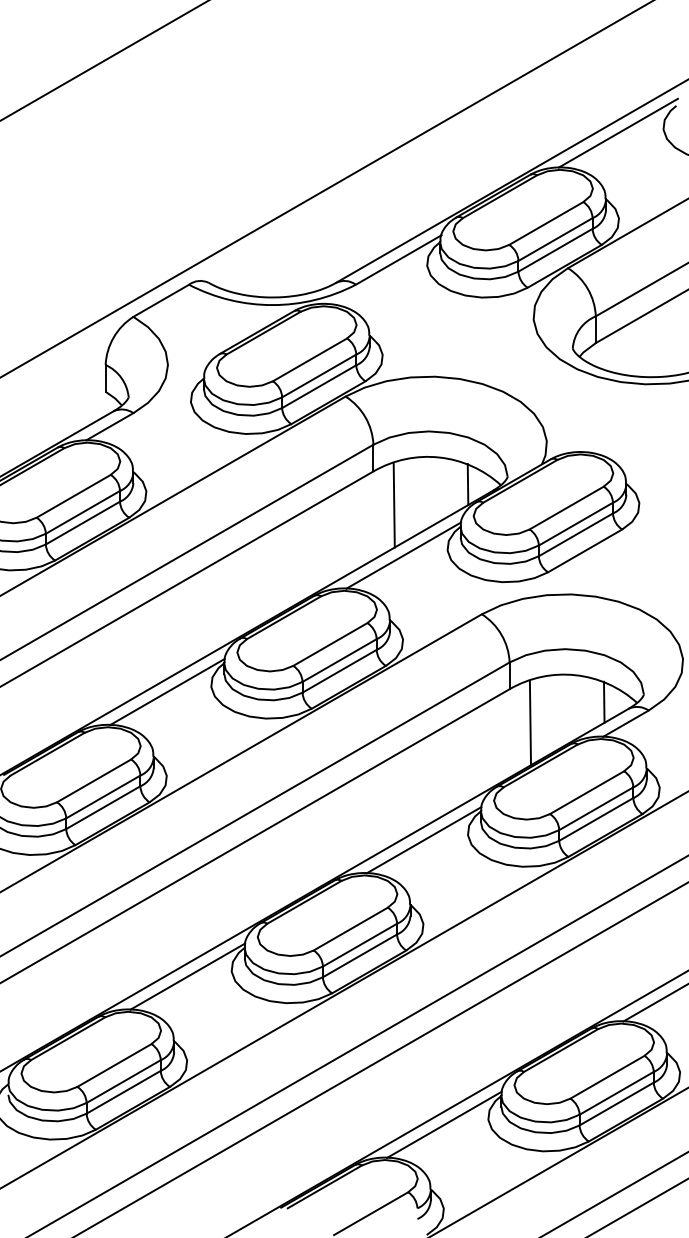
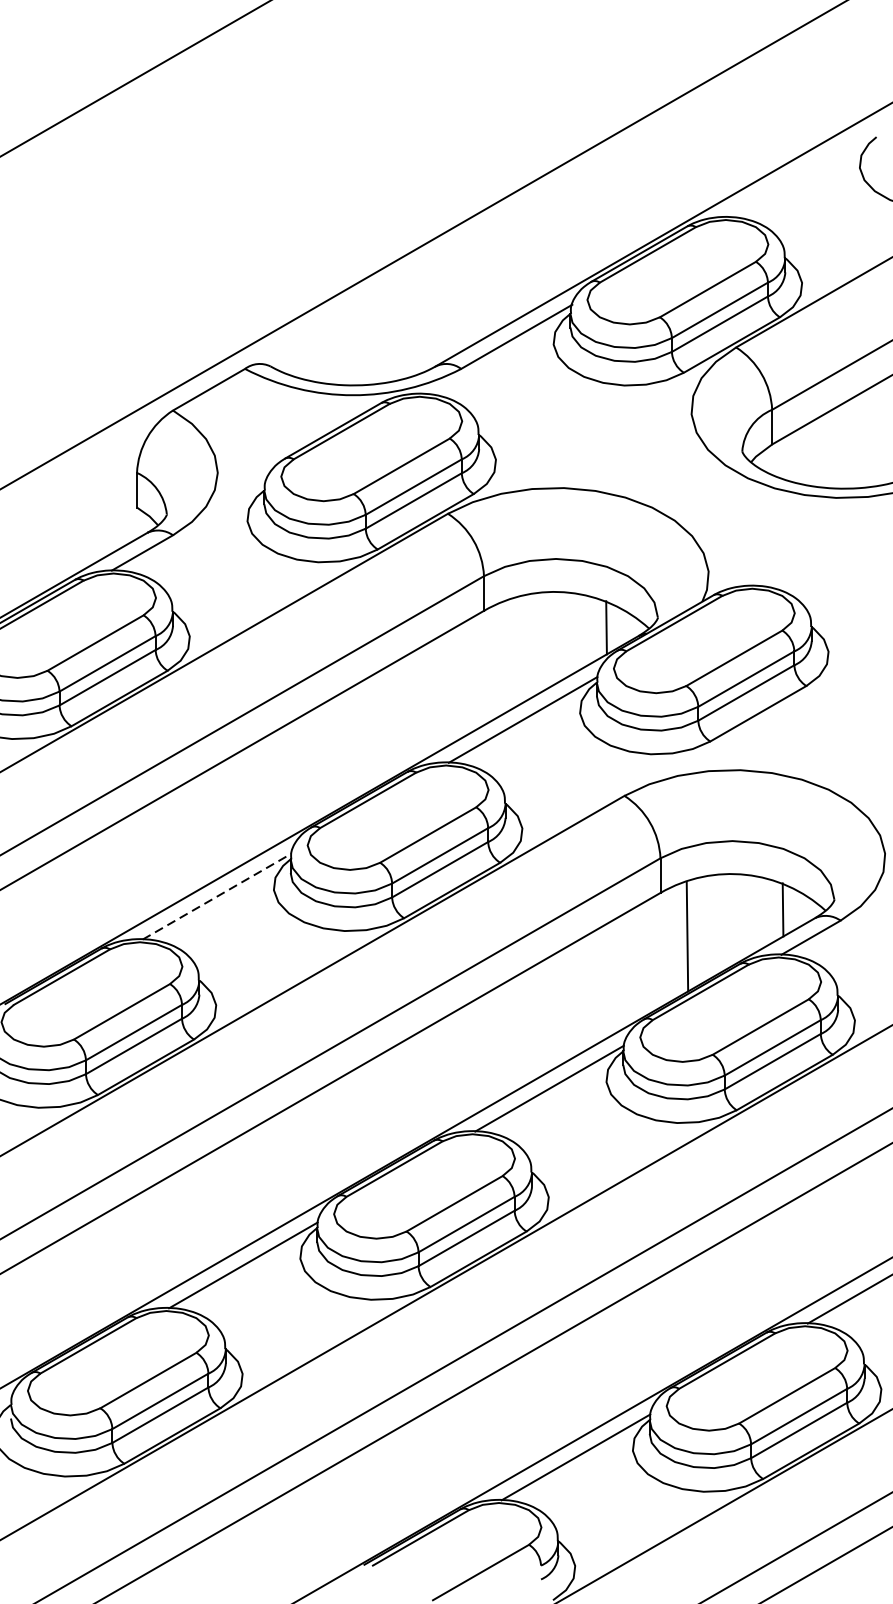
line: (617, 132) -> (800, 171), removed
line: (393, 505) -> (509, 654), removed
line: (167, 691) -> (217, 895), solid -> dashed

